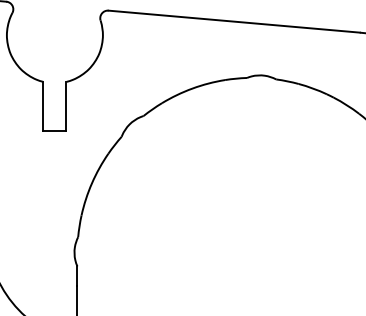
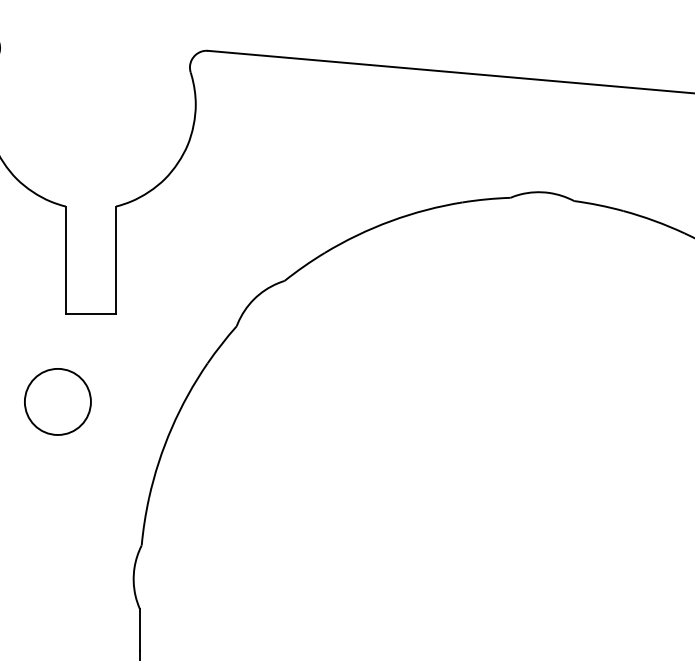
circle: (39, 171) -> (57, 402), added

